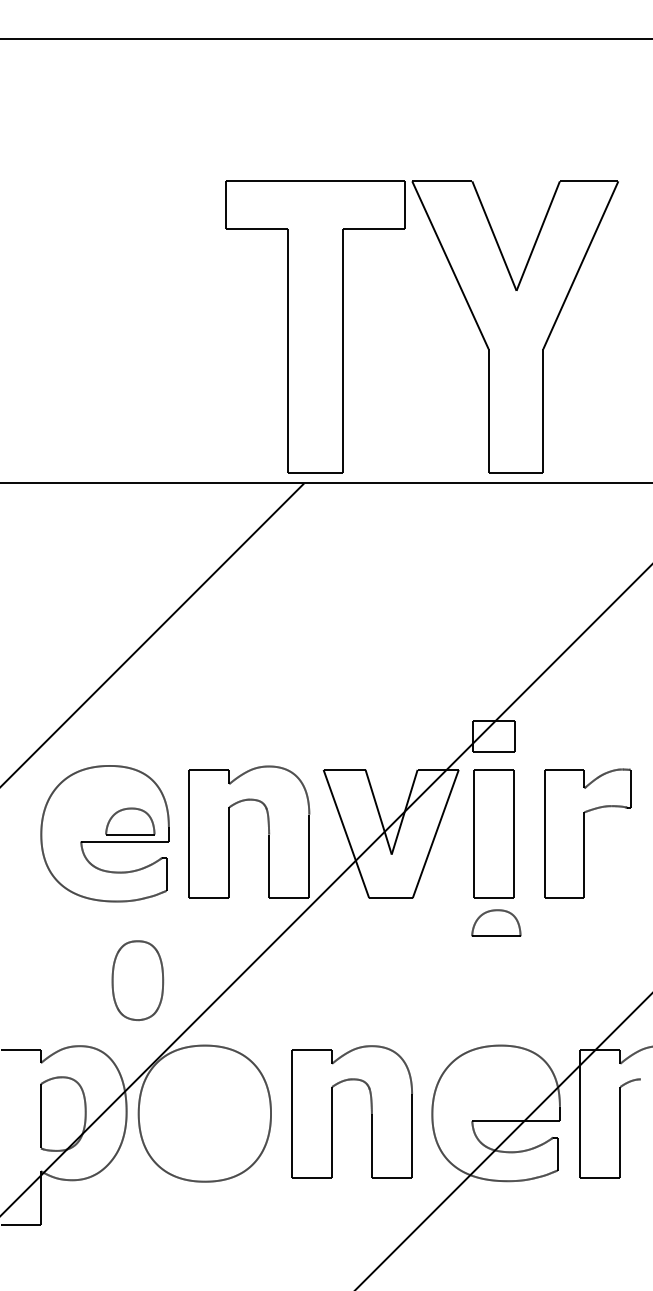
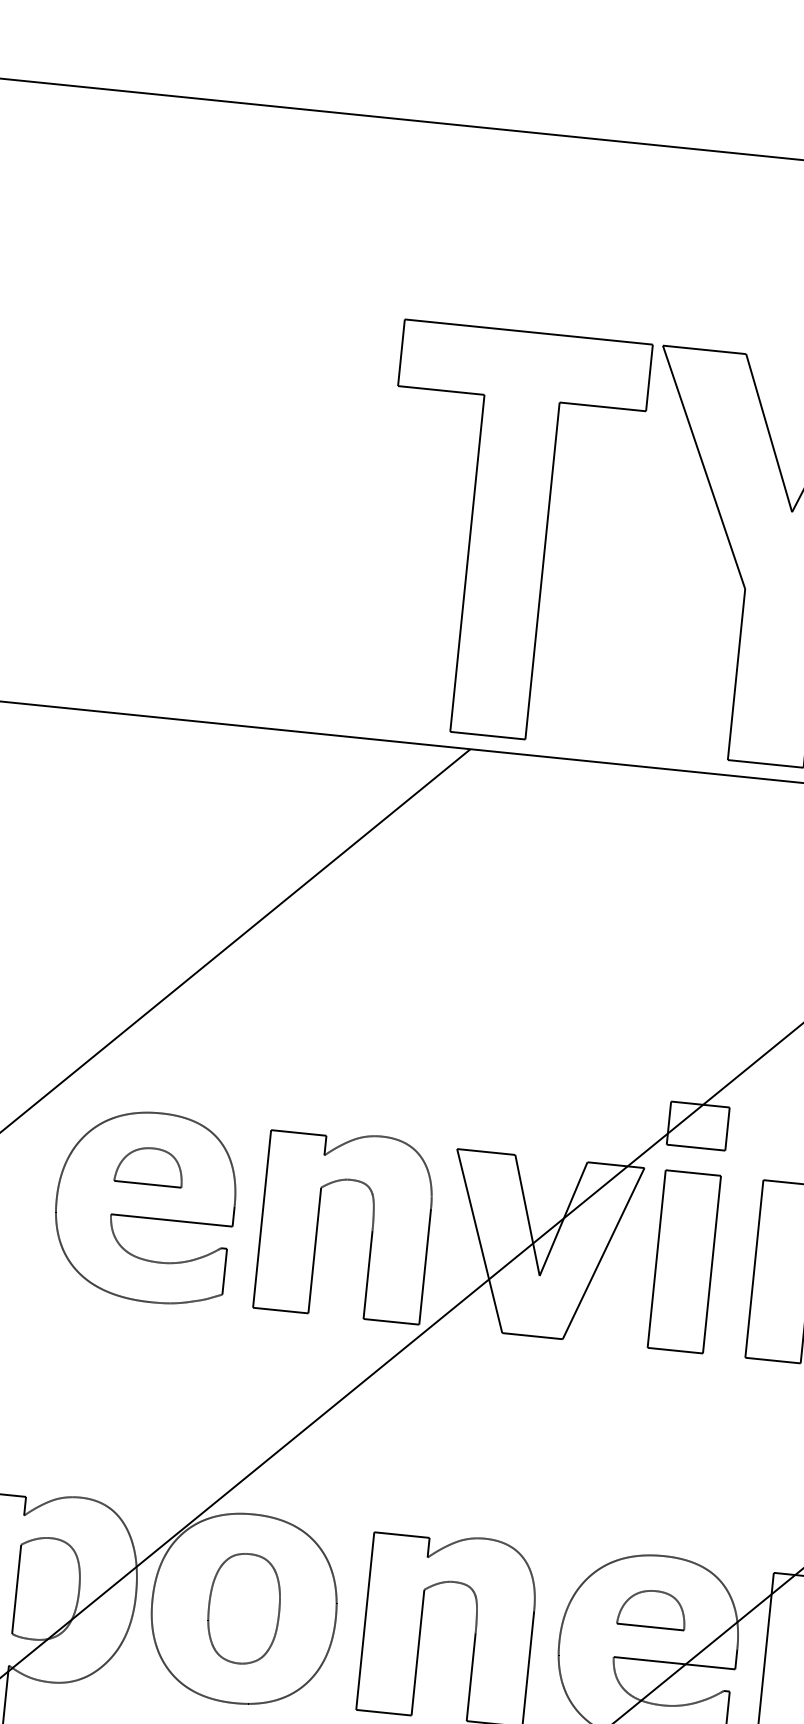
part: (130, 821) -> (149, 1166), moved
part: (496, 922) -> (652, 1608), moved
part: (137, 980) -> (243, 1608), moved

